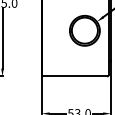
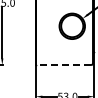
line: (74, 76) -> (63, 65), solid -> dashed

